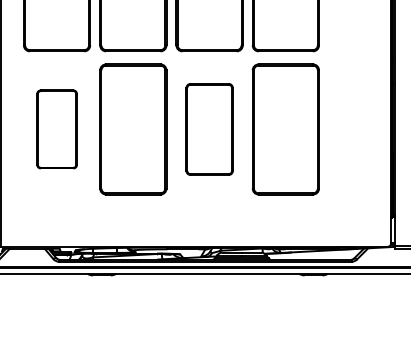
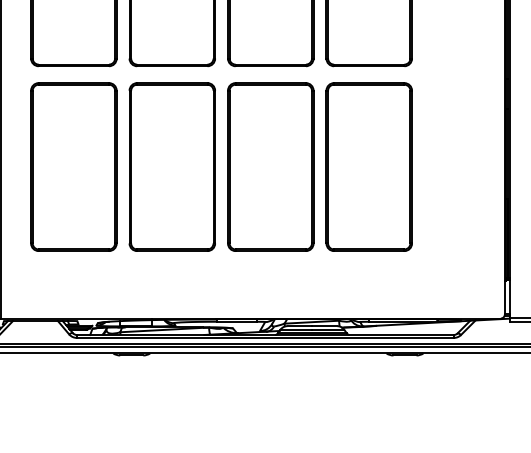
part: (56, 129) -> (73, 166), size x1.67
part: (209, 129) -> (270, 166), size x1.43

